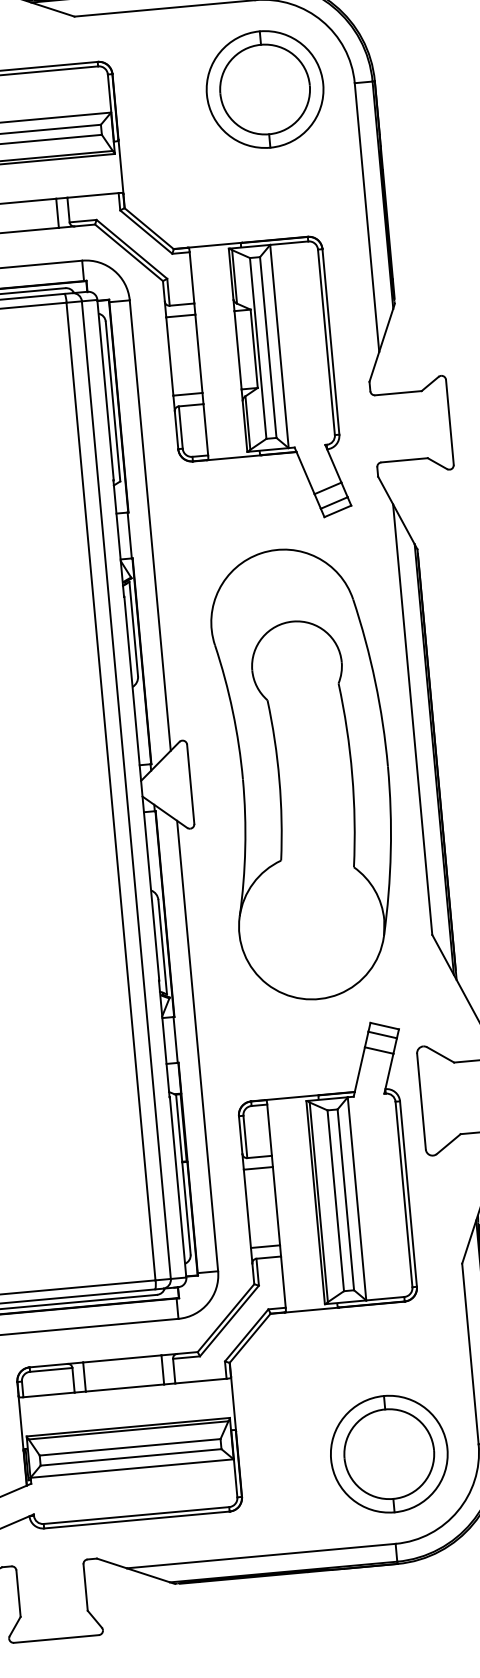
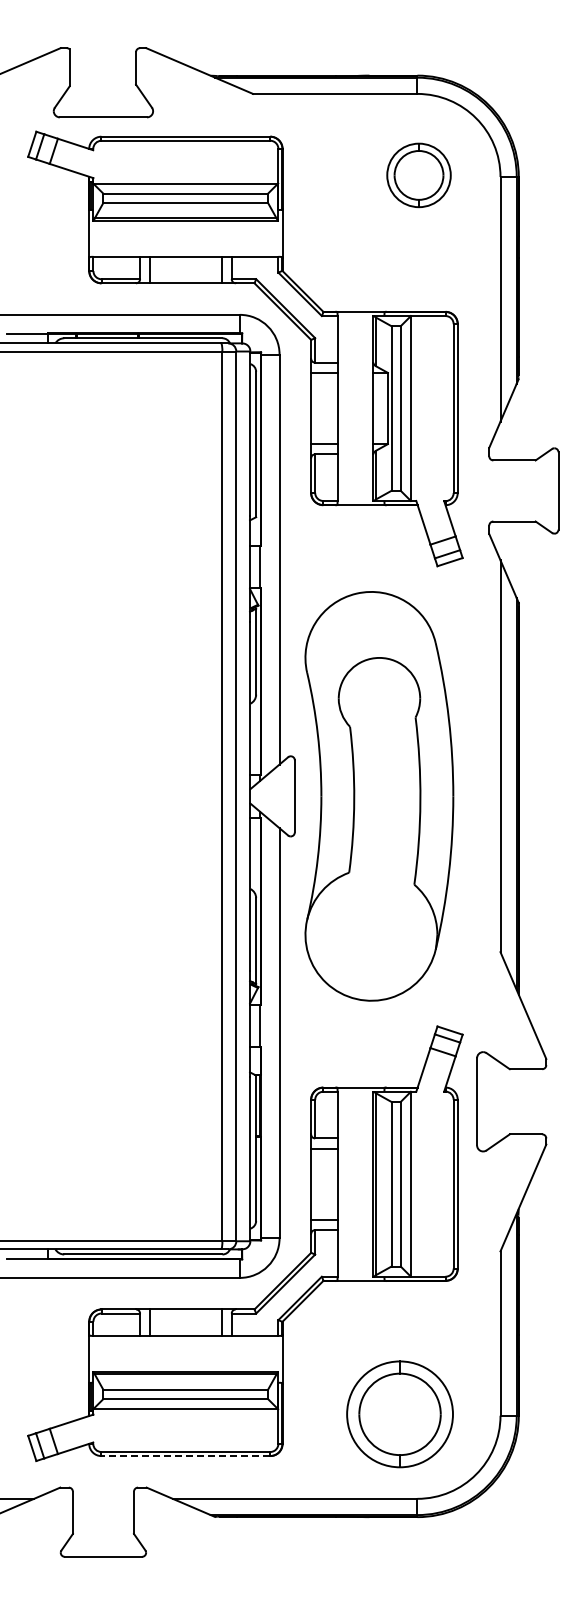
part: (264, 89) -> (418, 175), size x0.6
part: (306, 773) -> (379, 796), moved
part: (388, 1454) -> (399, 1414), moved
line: (136, 1520) -> (185, 1456), solid -> dashed

